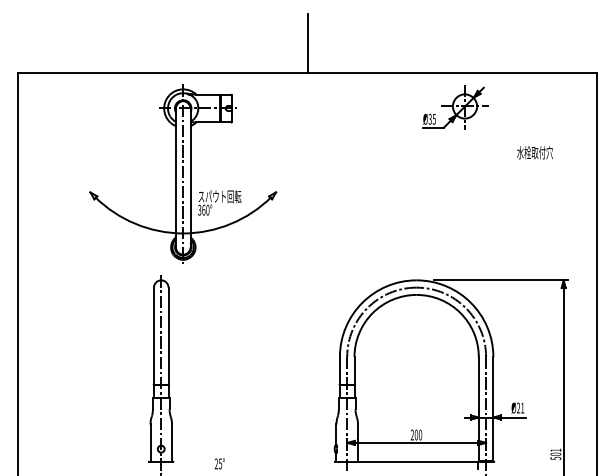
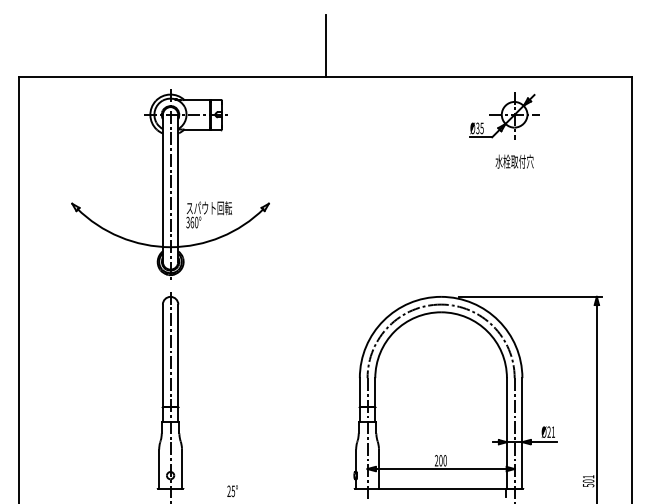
part: (455, 107) -> (504, 115), moved
text: (534, 152) -> (514, 161), moved
part: (183, 173) -> (170, 183), moved

